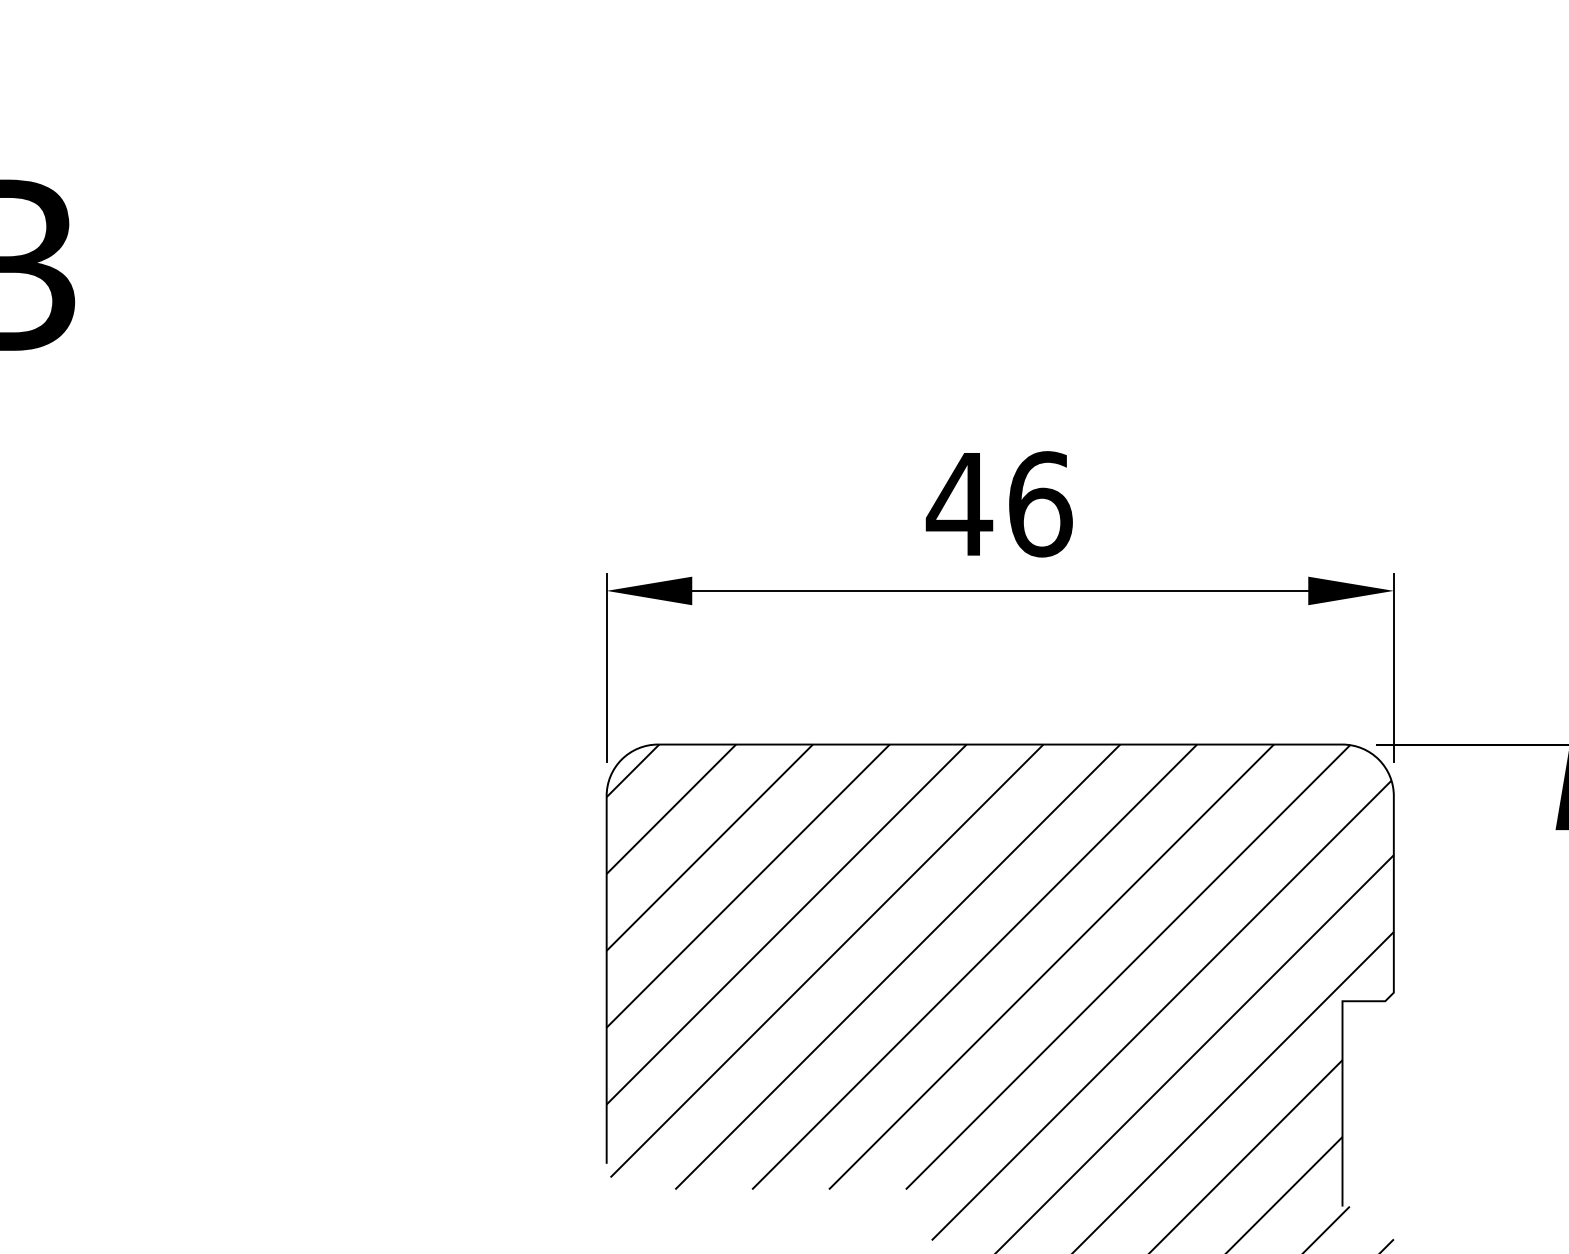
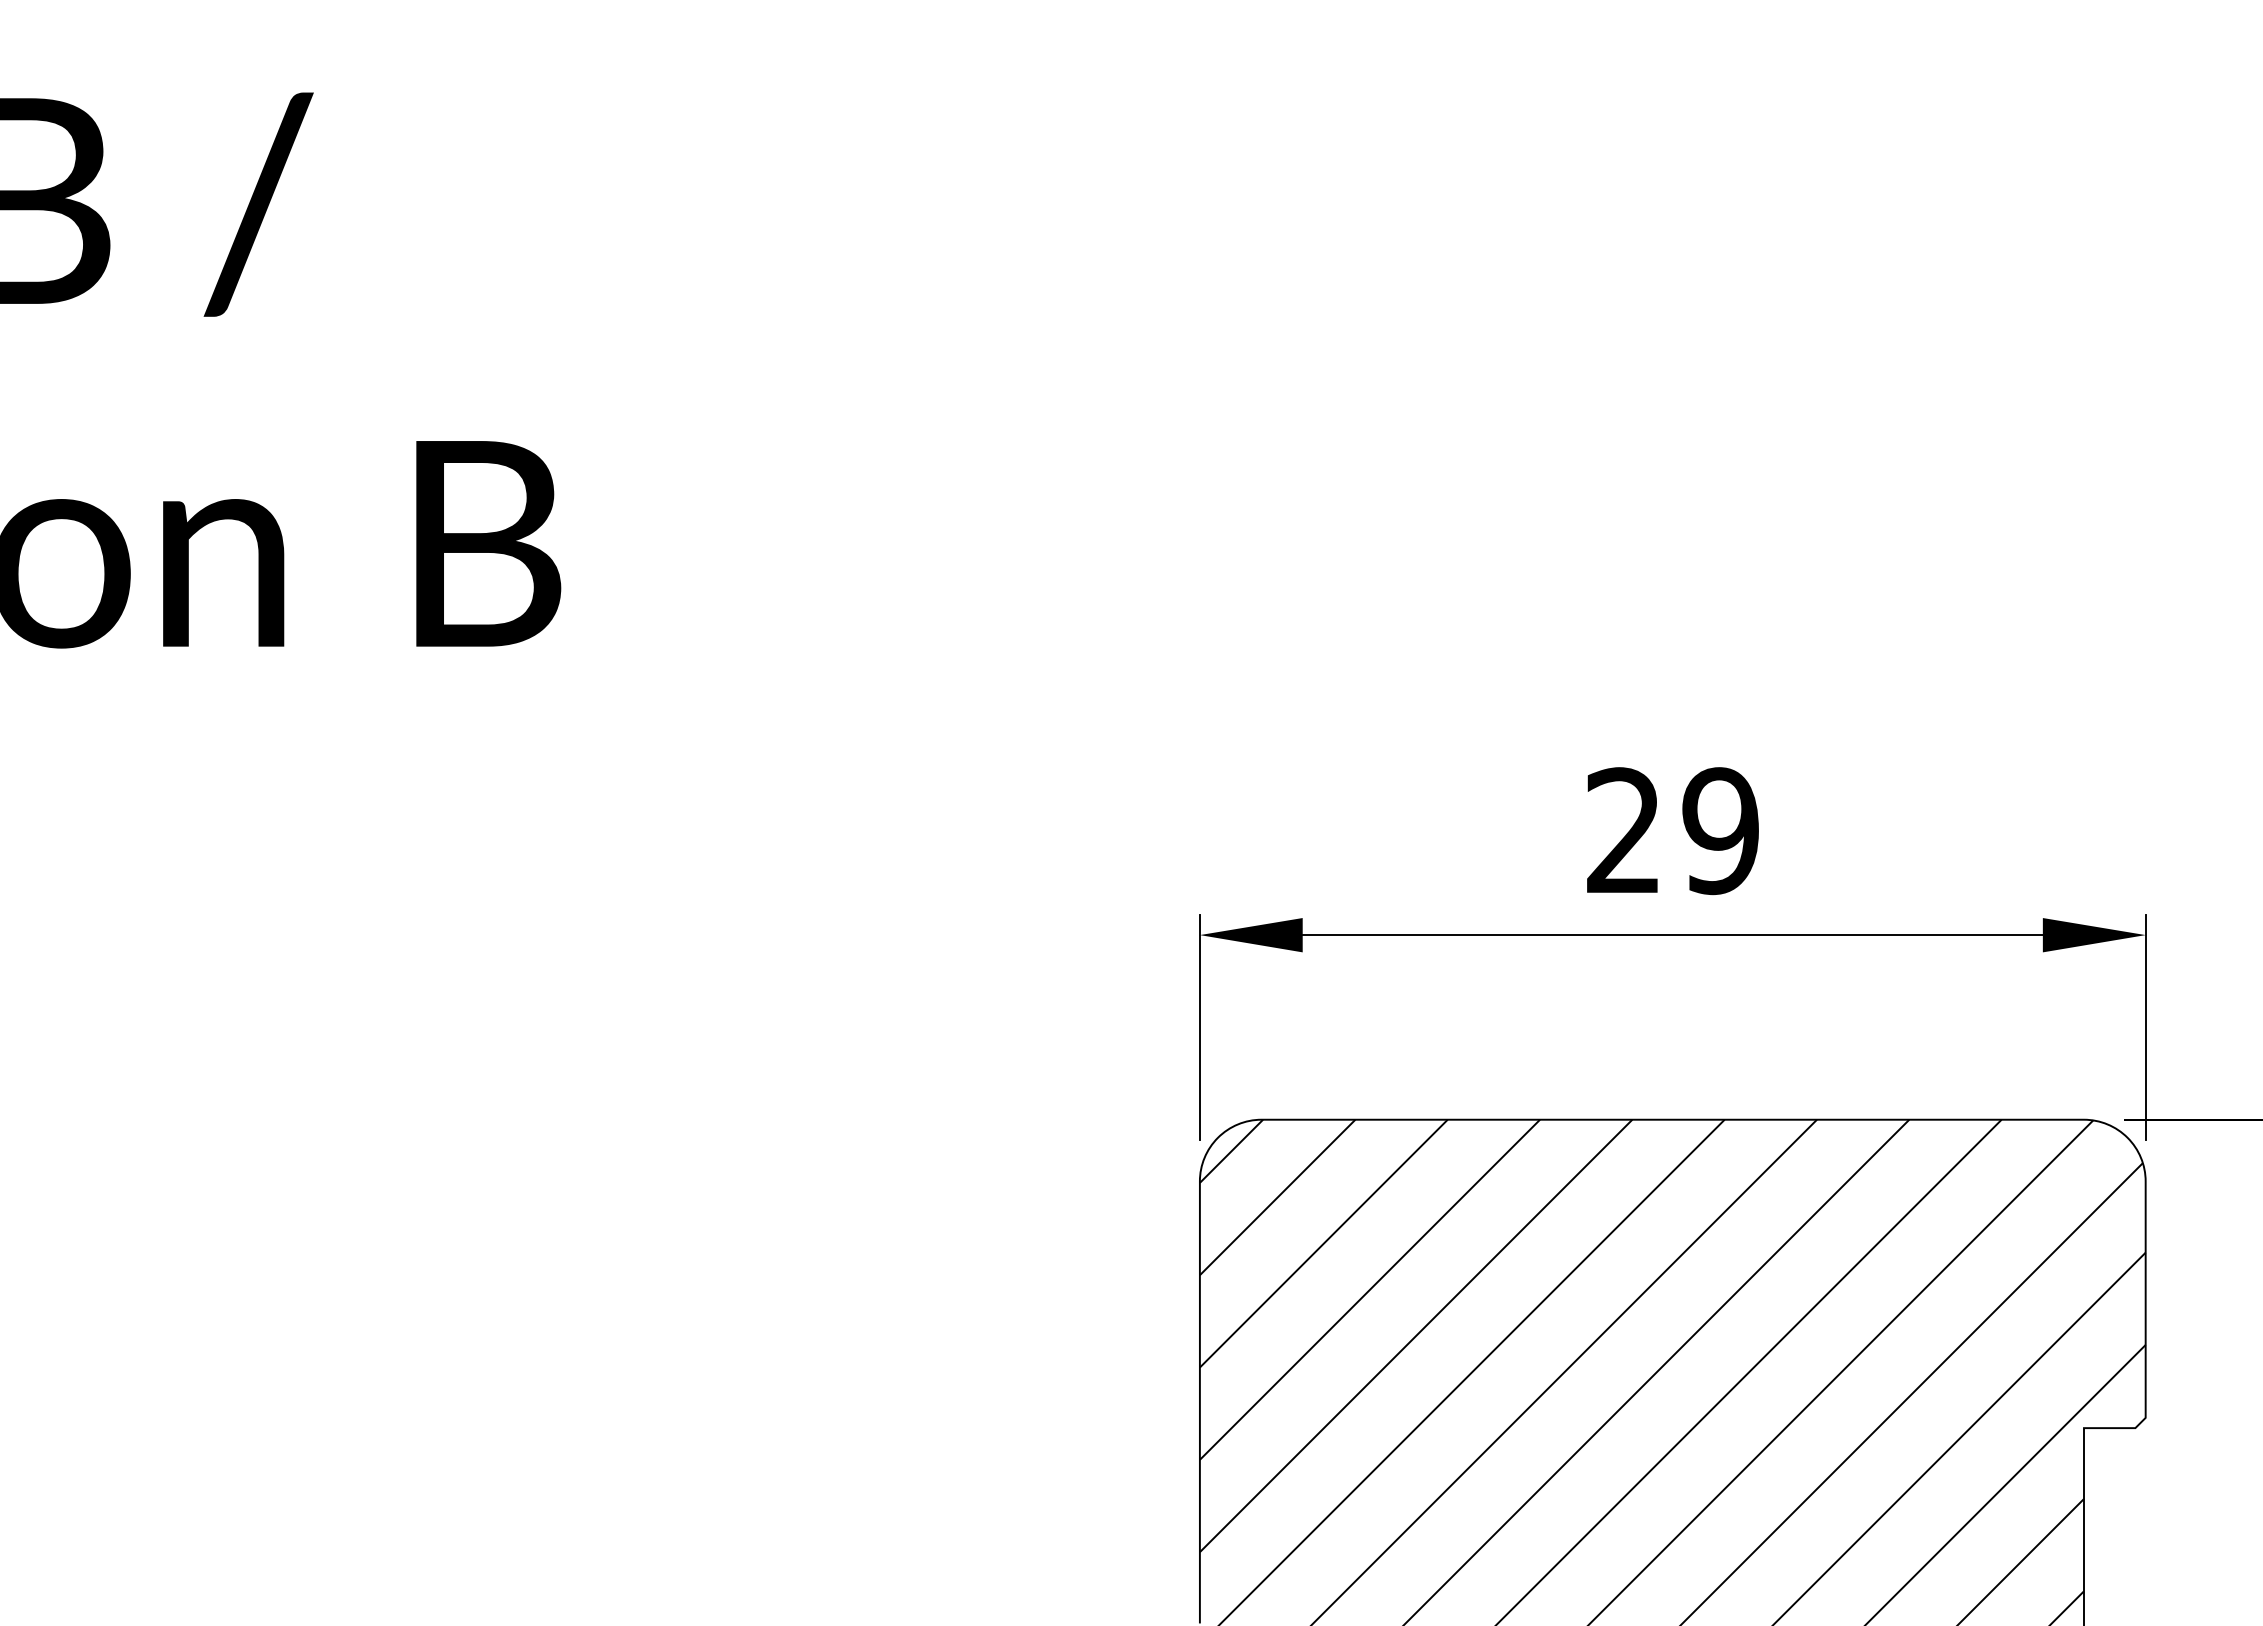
text: (999, 504) -> (1671, 831), 46 -> 29

